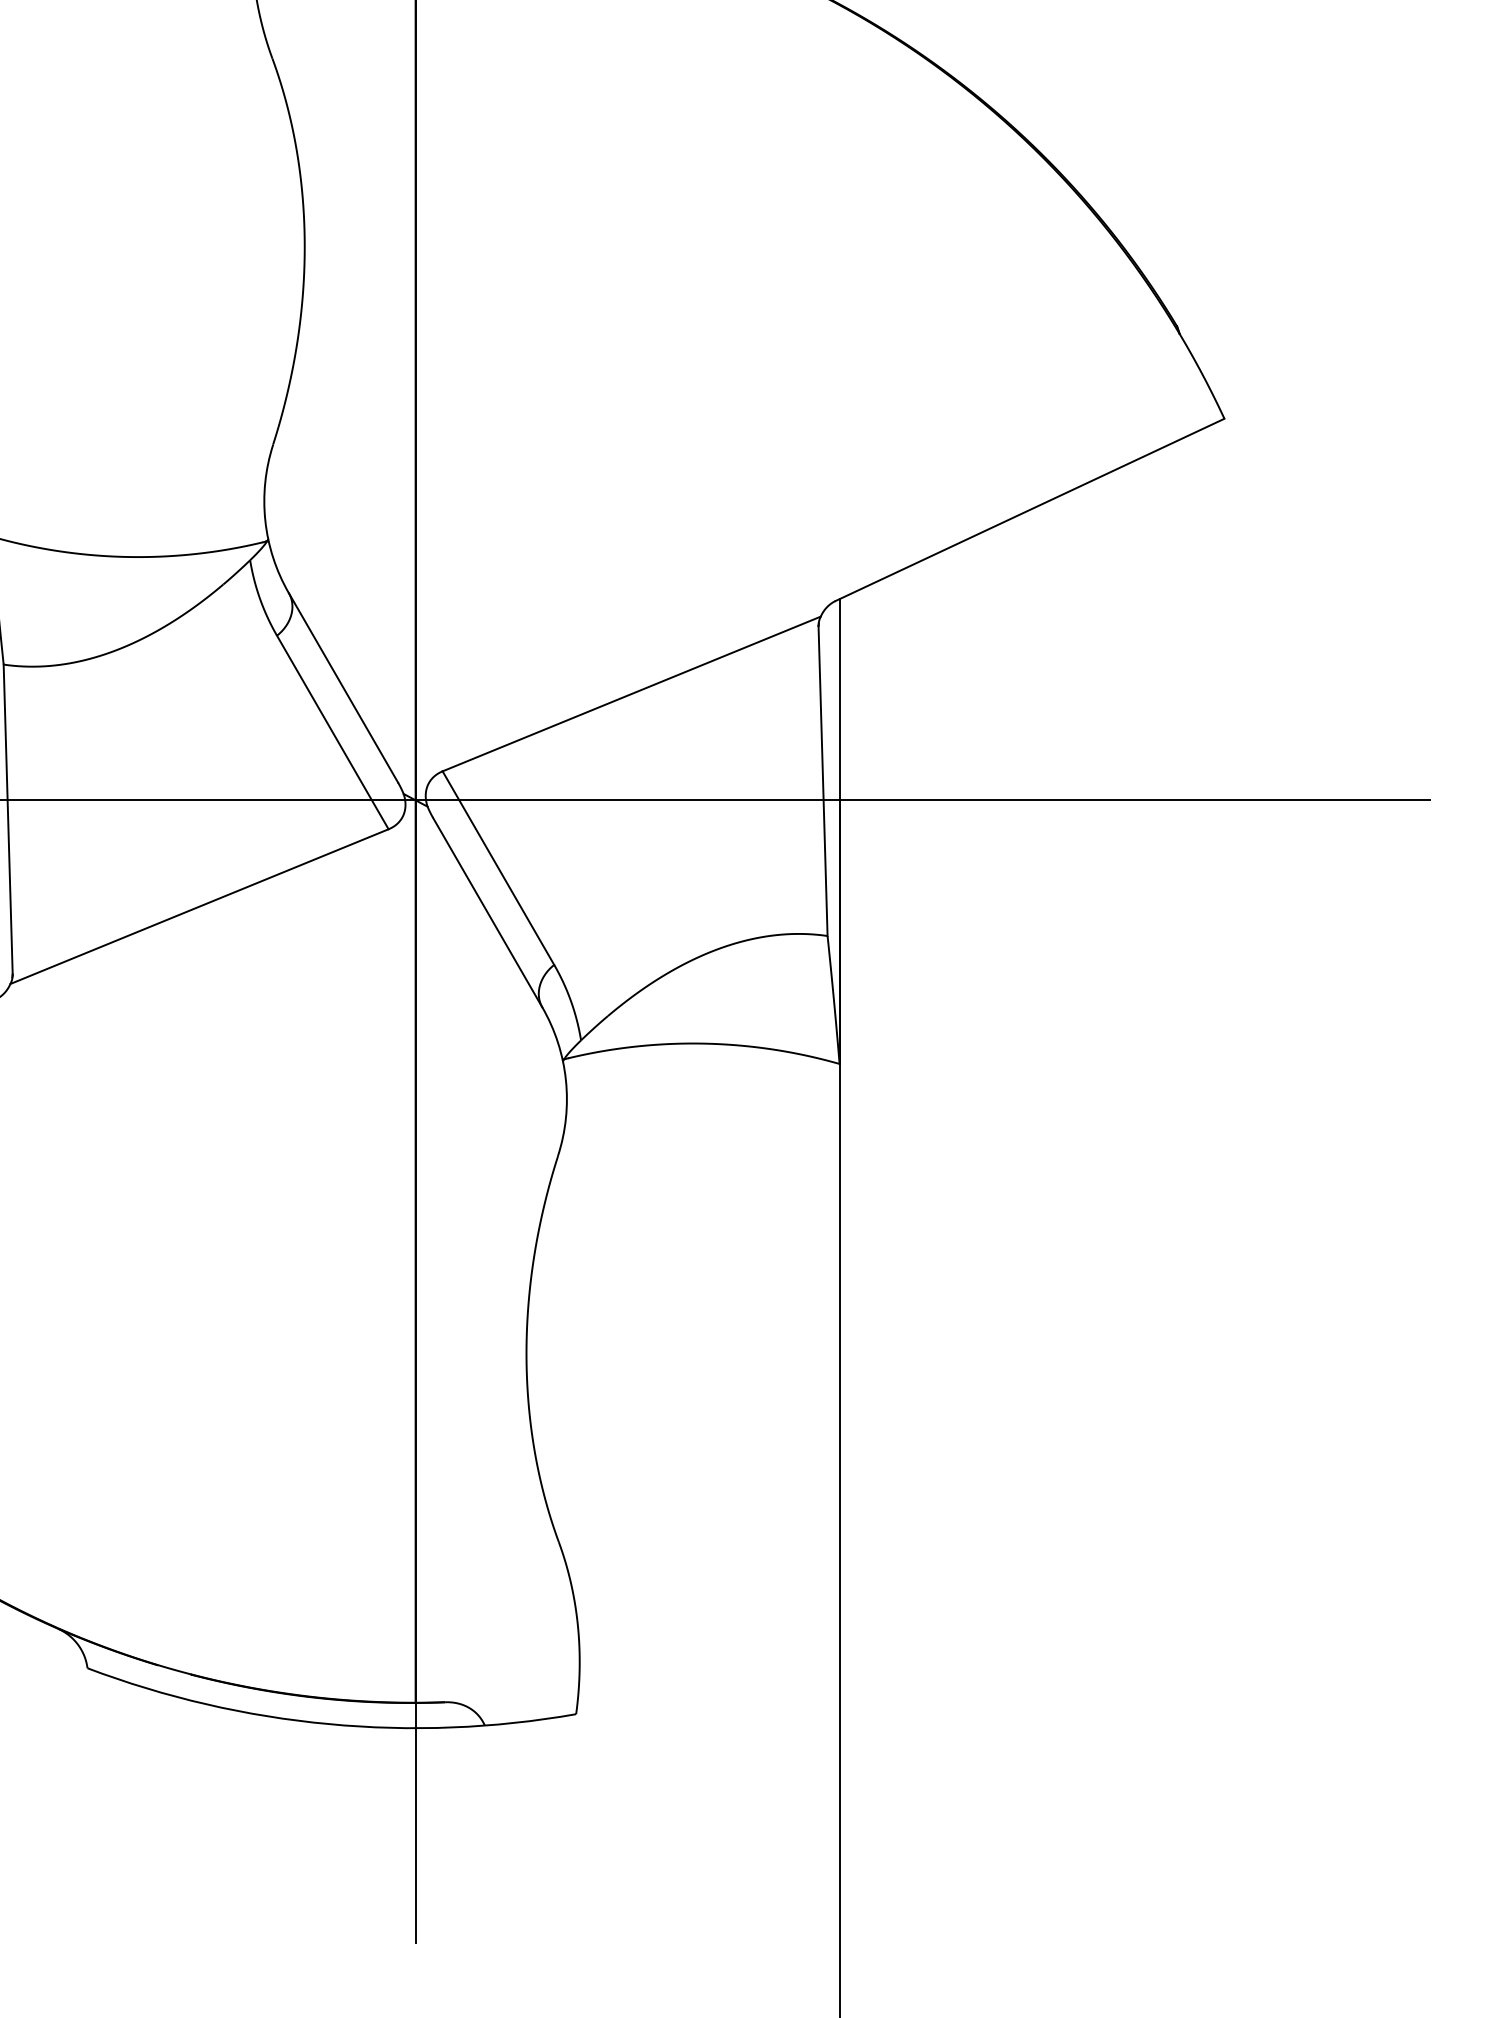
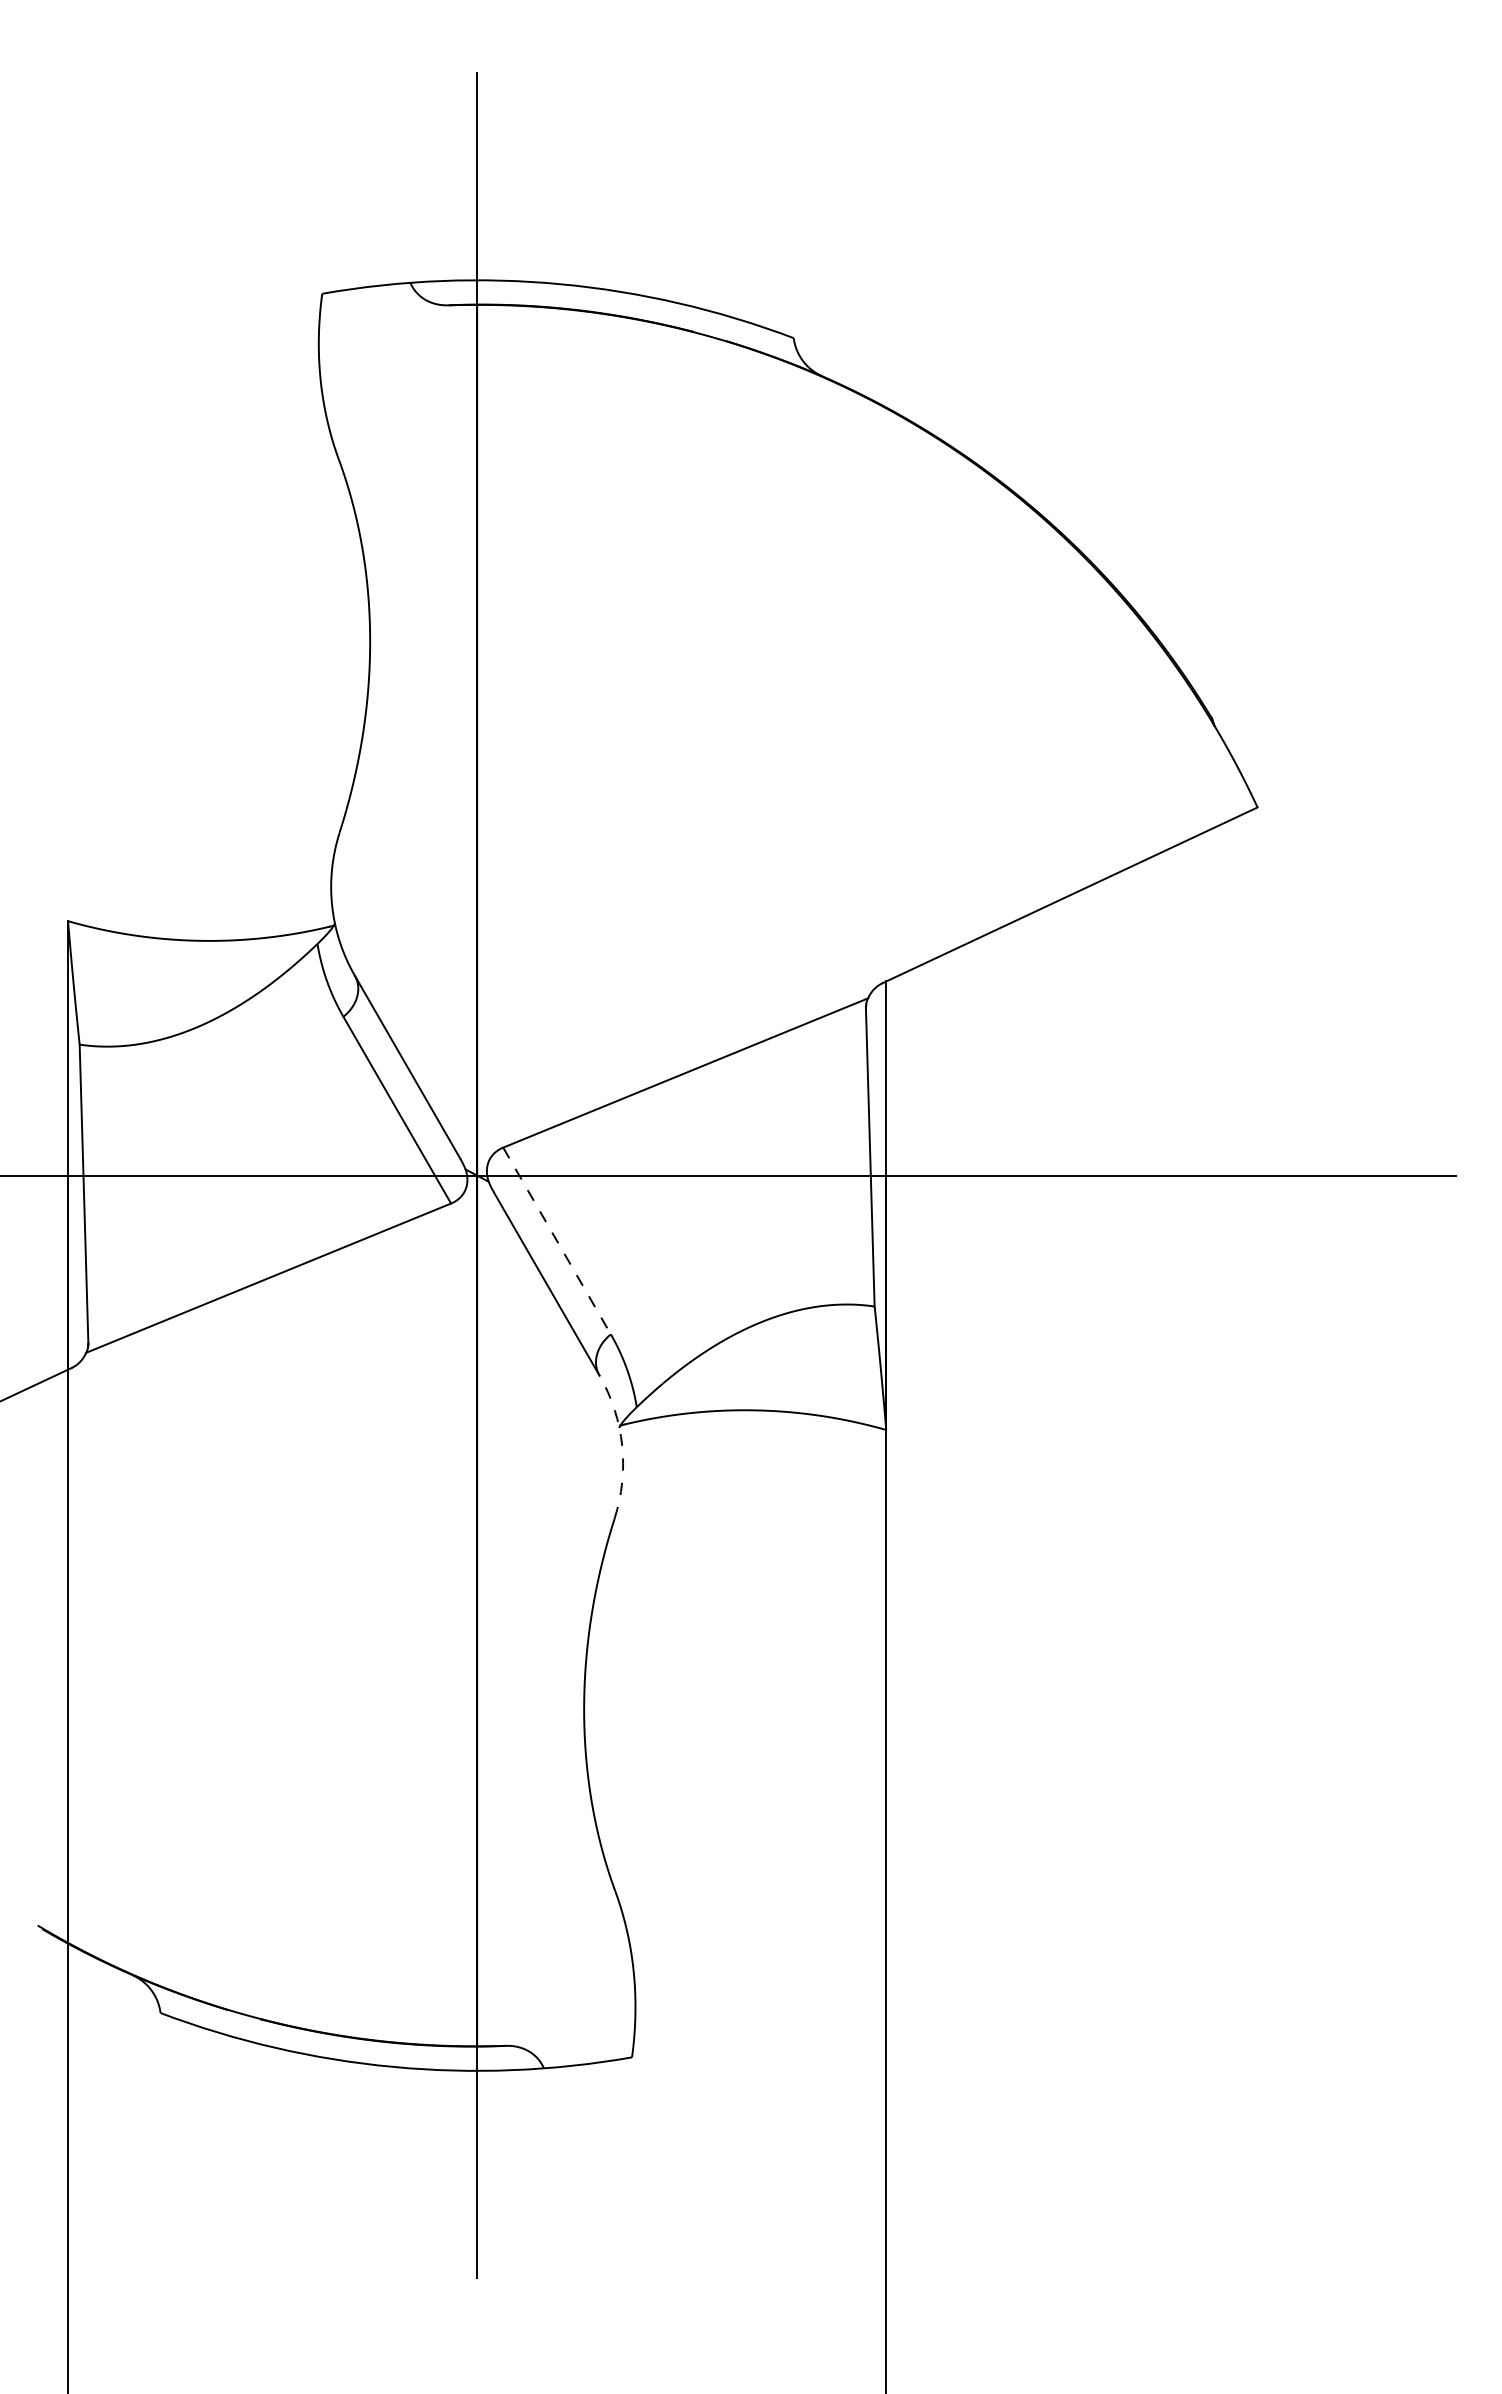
line: (498, 868) -> (557, 1241), solid -> dashed
arc: (566, 1080) -> (622, 1445), solid -> dashed

